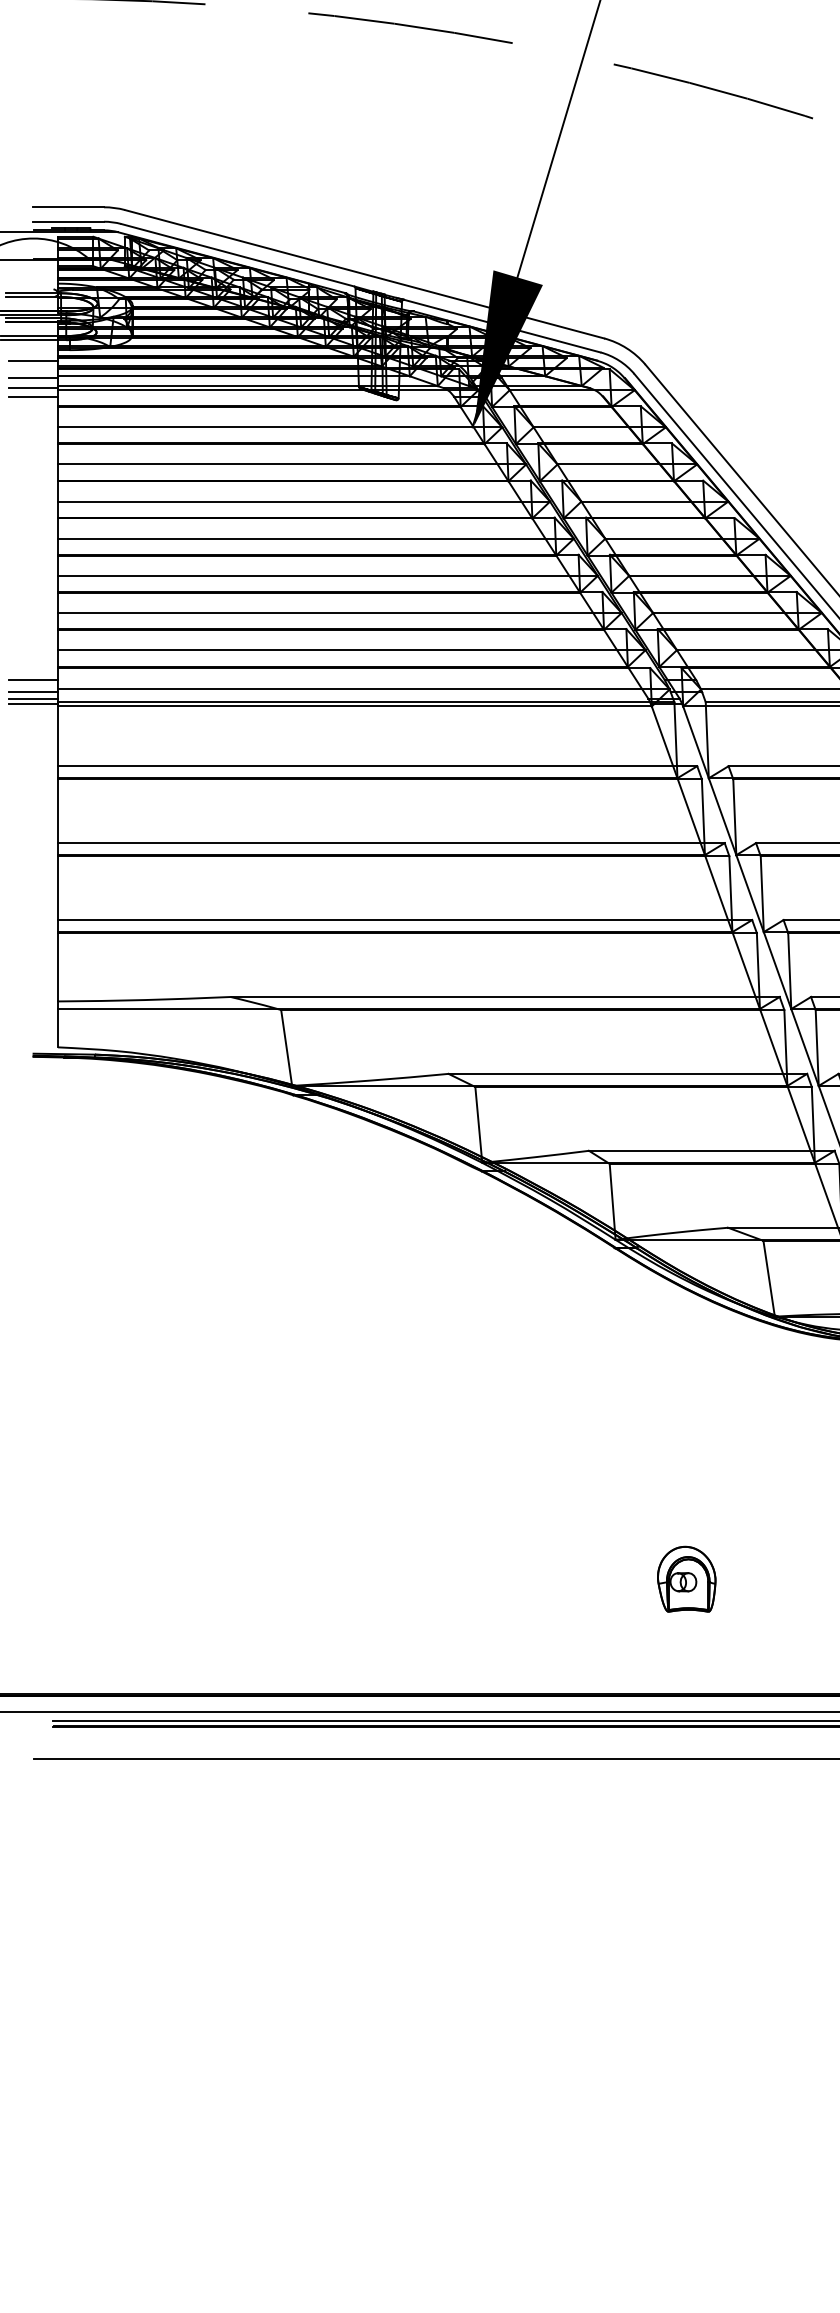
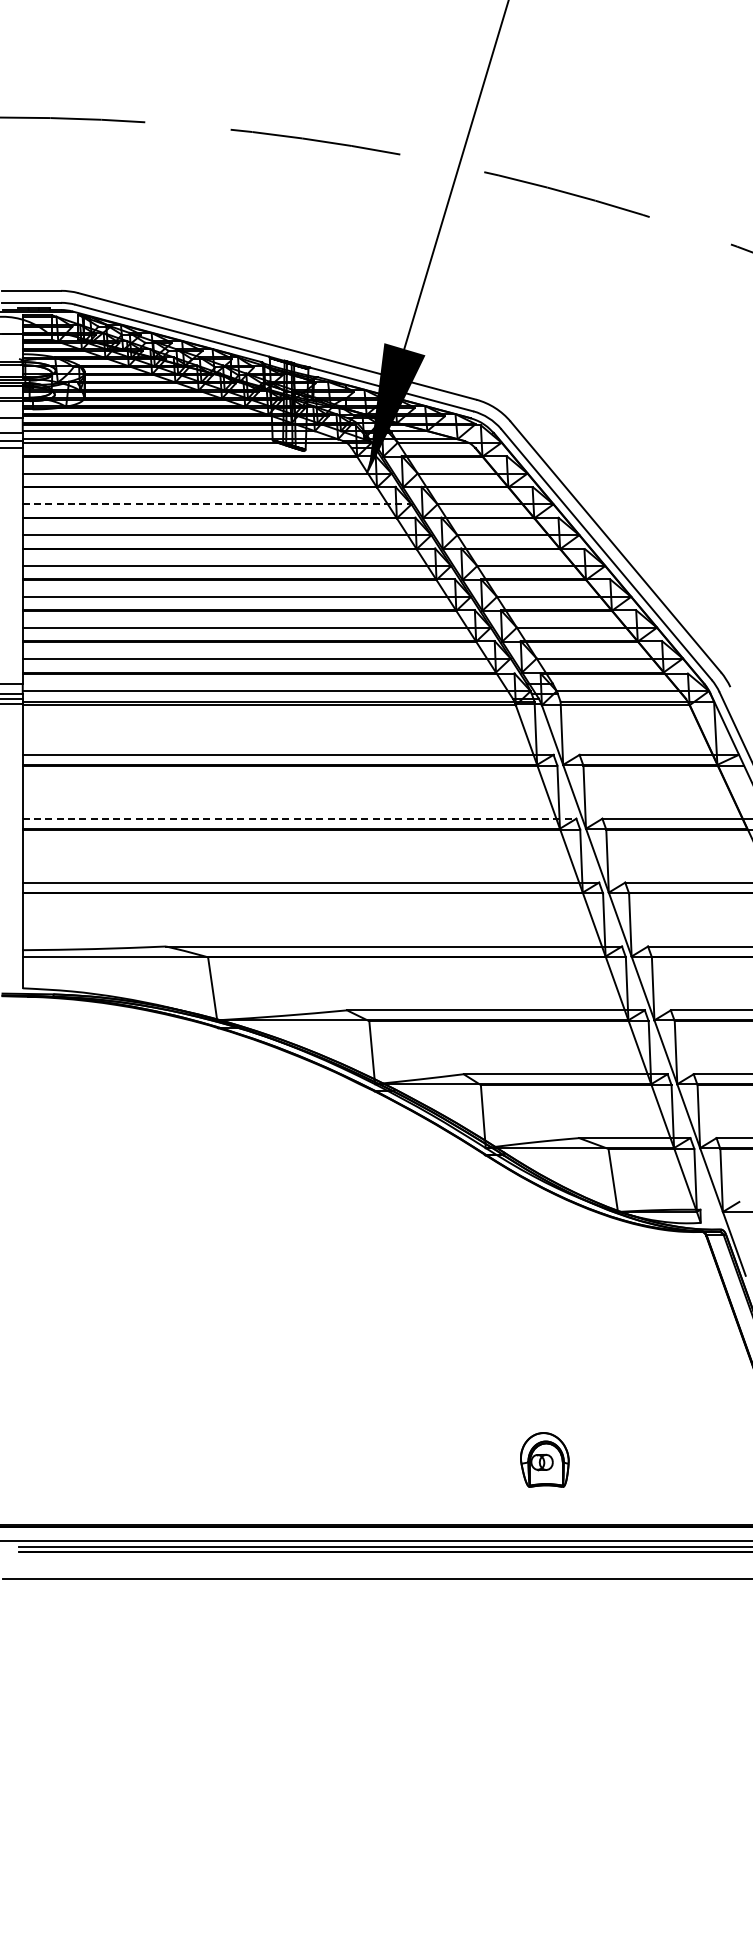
line: (292, 464) -> (217, 504), solid -> dashed
line: (391, 842) -> (299, 818), solid -> dashed
part: (686, 1578) -> (544, 1459), moved

